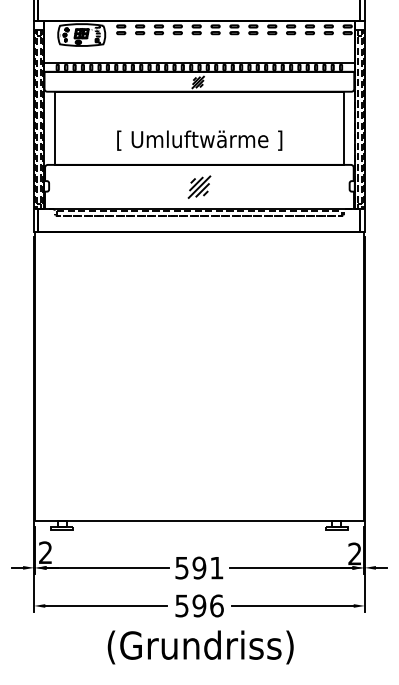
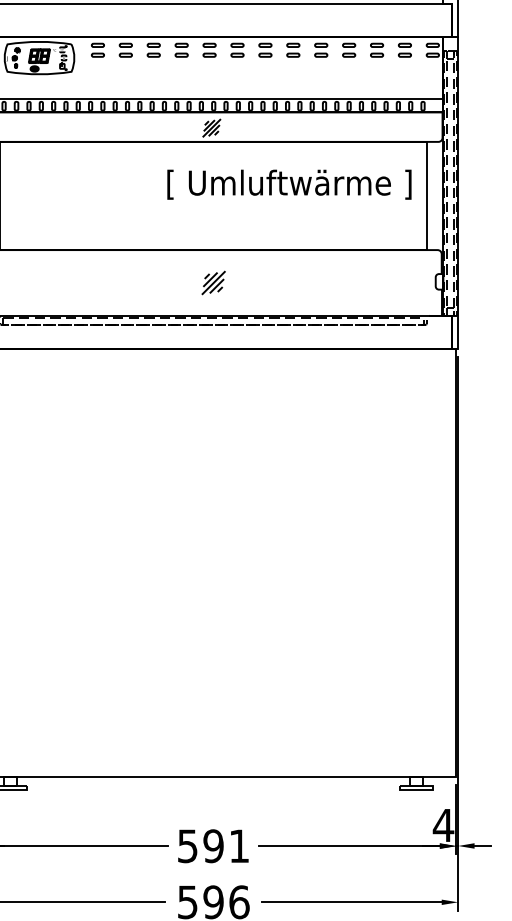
text: (199, 140) -> (289, 184), moved
part: (199, 186) -> (213, 282), size x0.7
text: (354, 553) -> (442, 824), 2 -> 4

